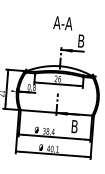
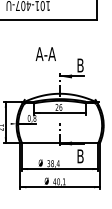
text: (62, 22) -> (45, 53), moved

